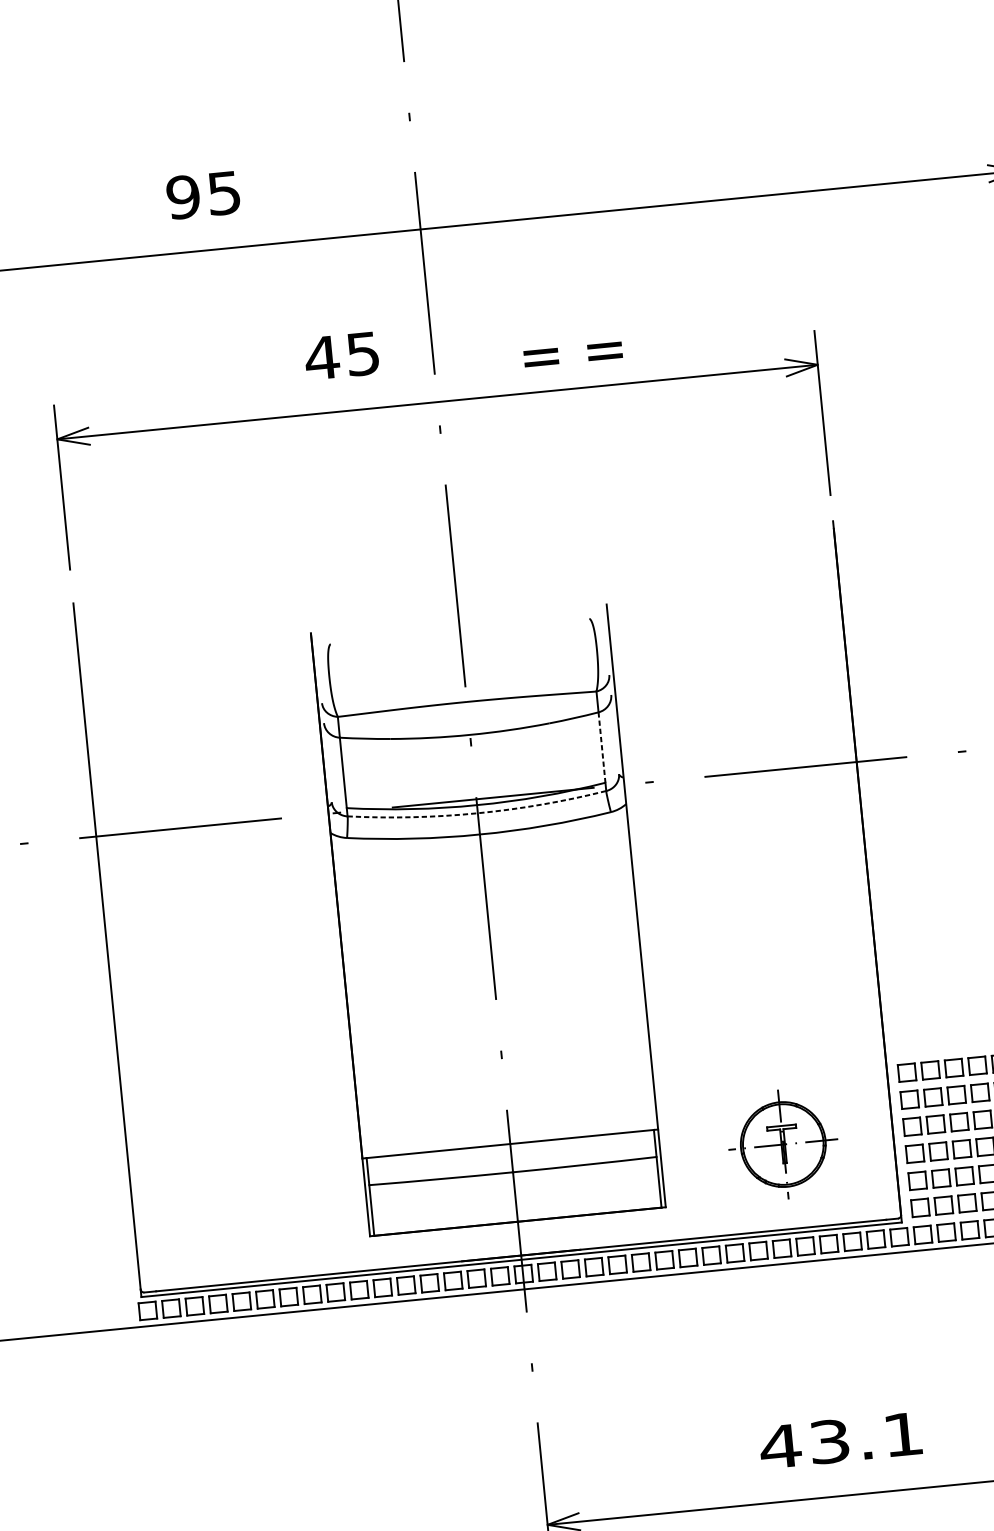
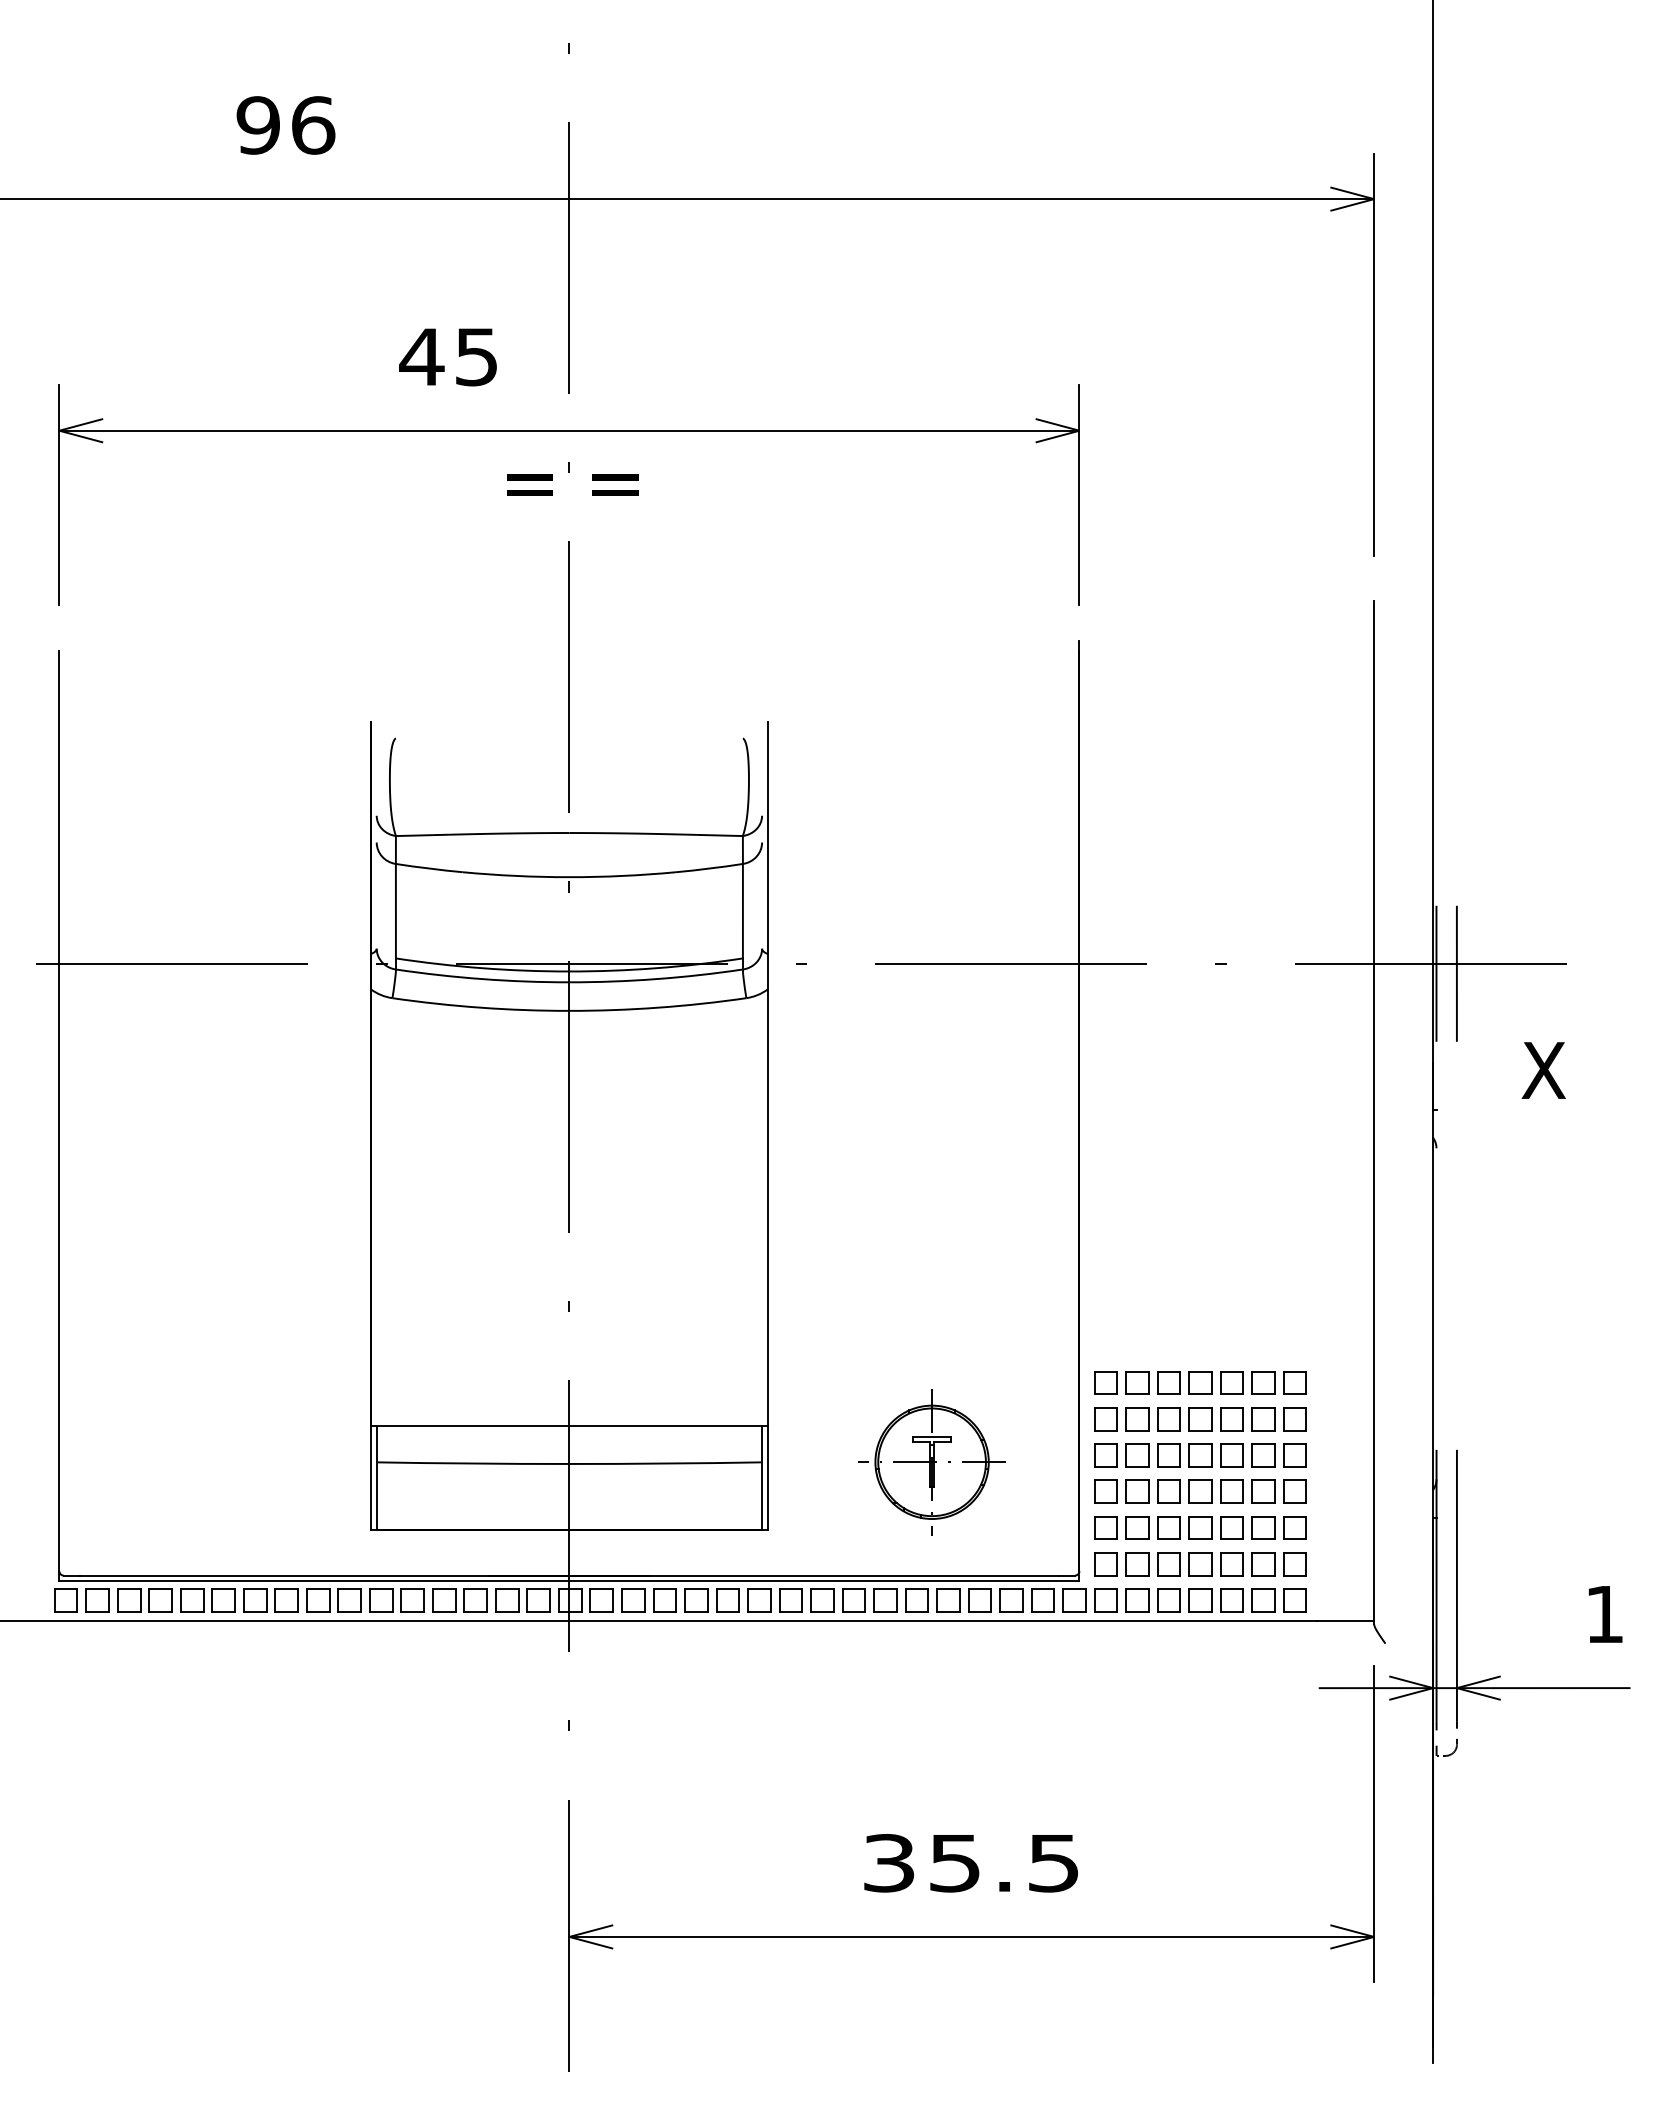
text: (224, 193) -> (313, 125), 95 -> 96
text: (572, 354) -> (572, 484), moved
line: (601, 747) -> (742, 911), dashed -> solid
arc: (477, 813) -> (569, 982), dashed -> solid
text: (840, 1440) -> (969, 1863), 43.1 -> 35.5

